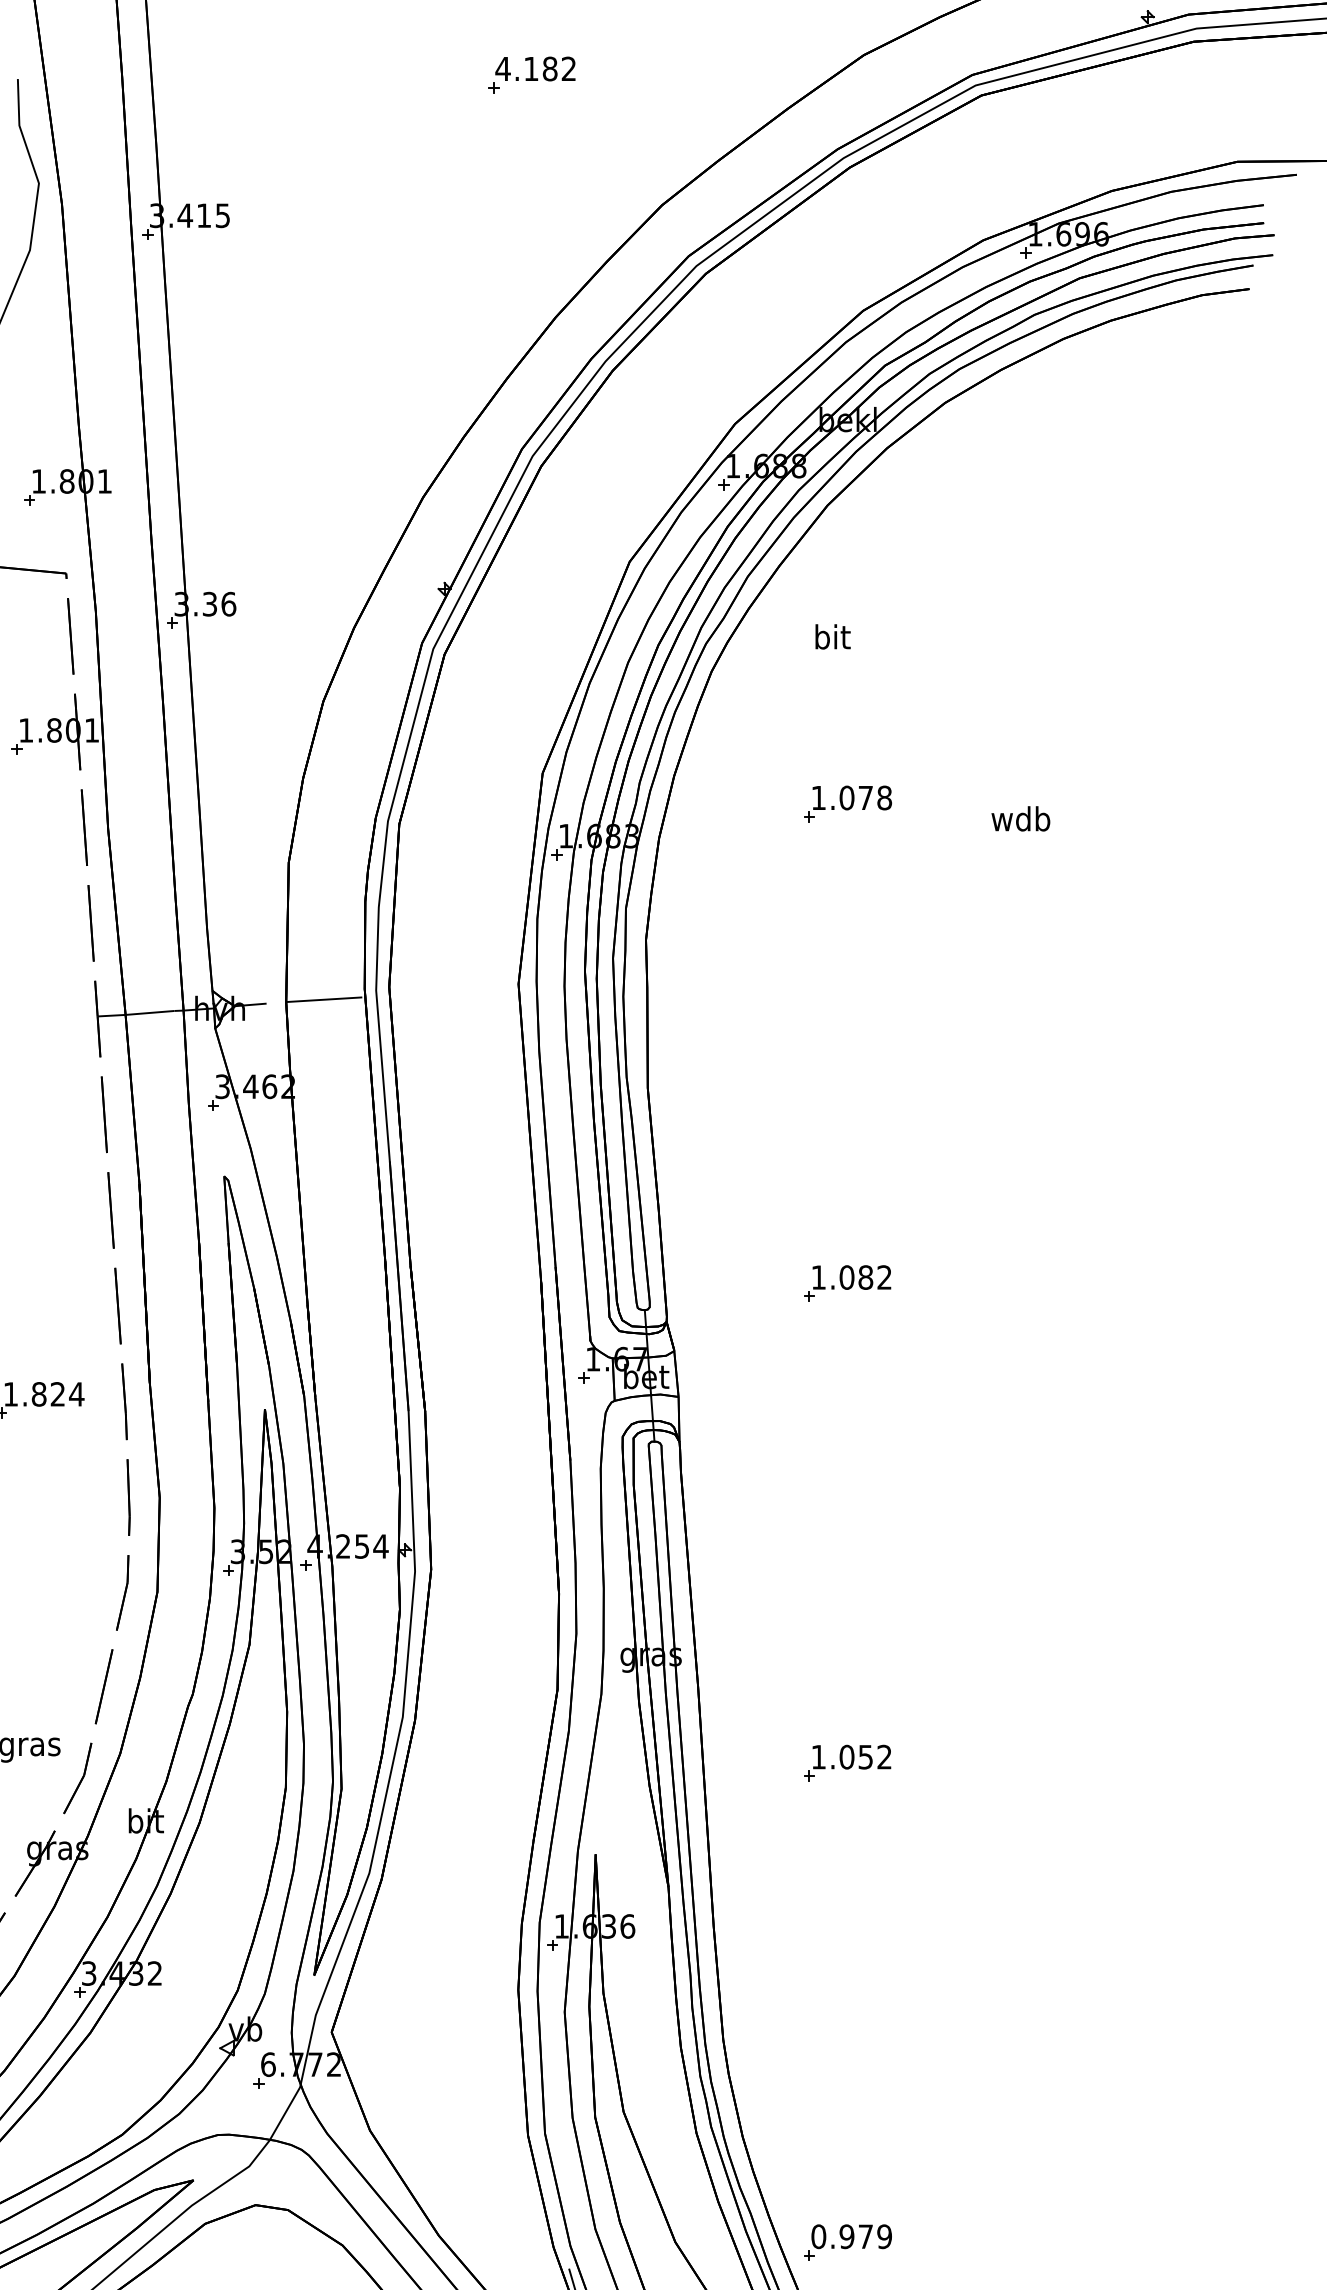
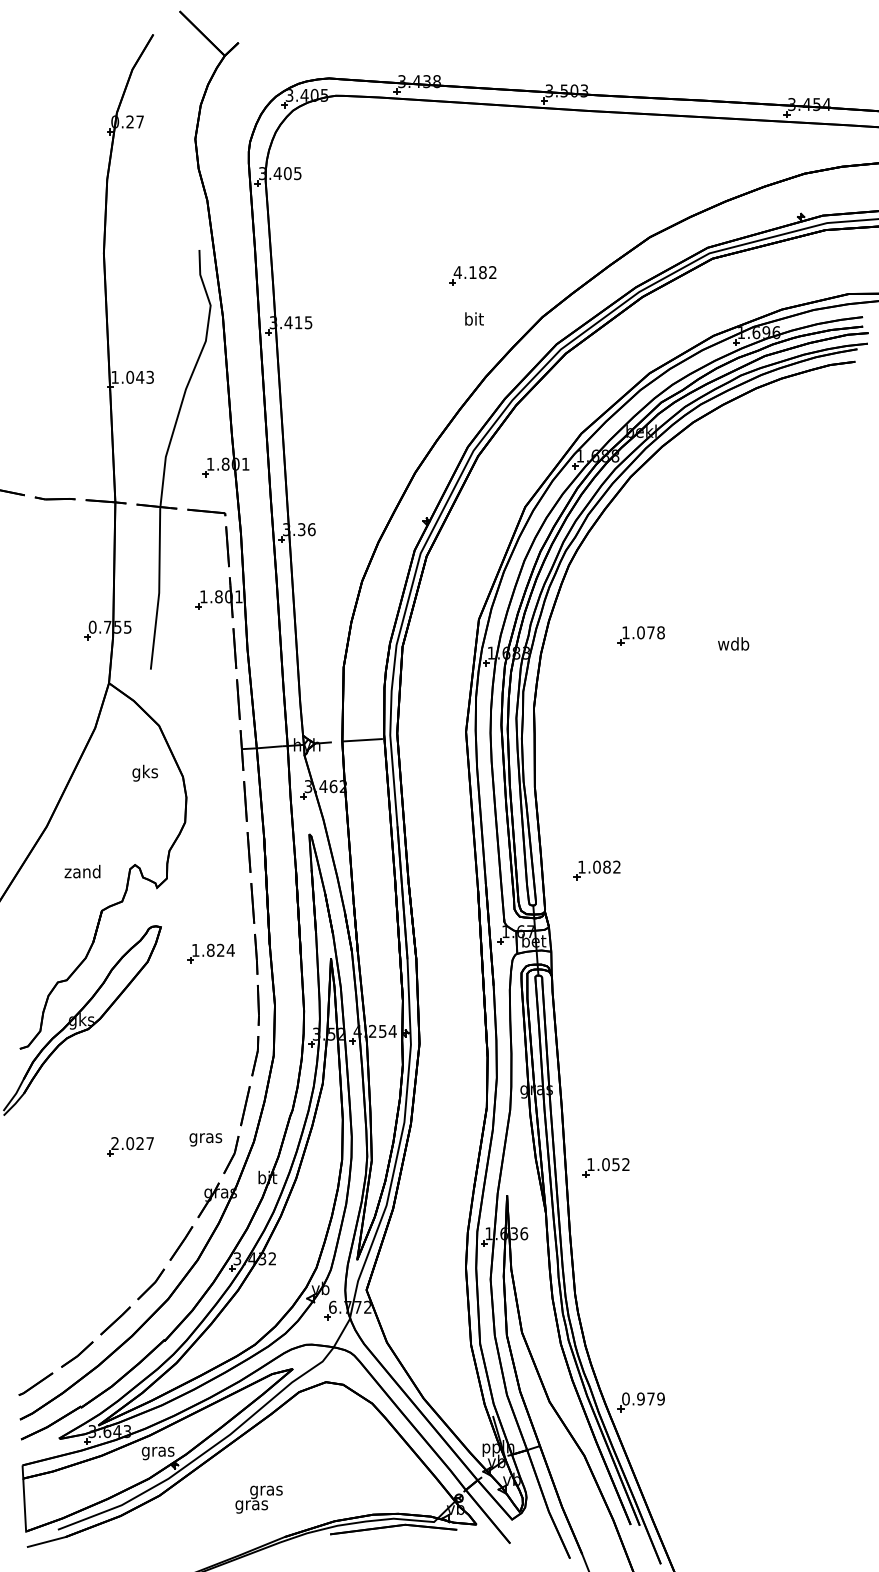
part: (530, 74) -> (472, 275), moved
text: (832, 635) -> (474, 318), moved
part: (846, 1283) -> (596, 870), moved
part: (846, 1762) -> (605, 1167), moved

